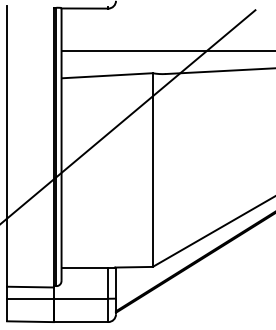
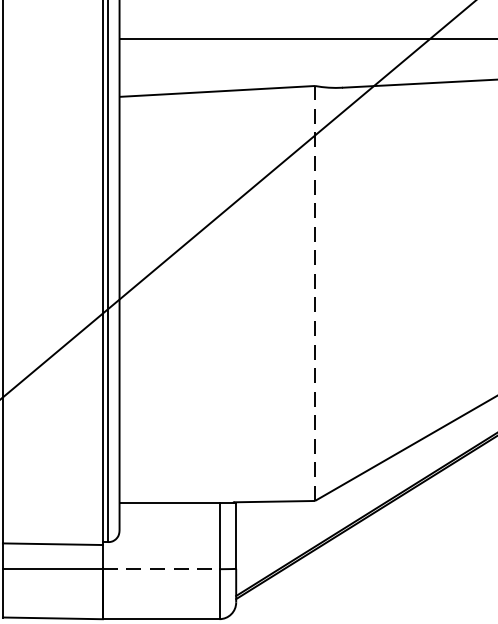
line: (152, 170) -> (314, 294), solid -> dashed
line: (81, 298) -> (162, 568), solid -> dashed

